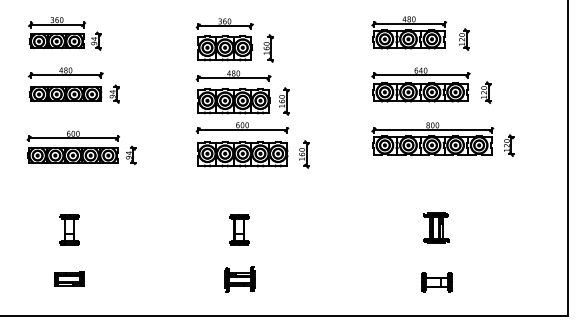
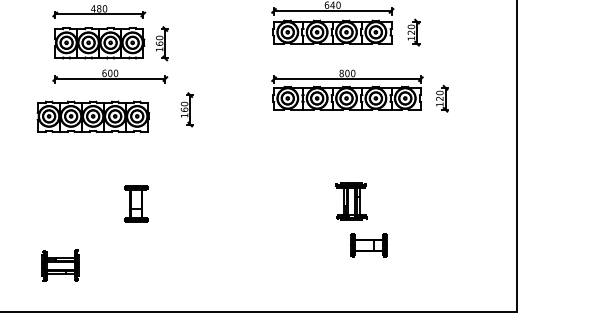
part: (242, 154) -> (92, 117), moved
part: (239, 229) -> (136, 203), moved
part: (239, 279) -> (60, 265), moved
part: (436, 282) -> (368, 245), moved

